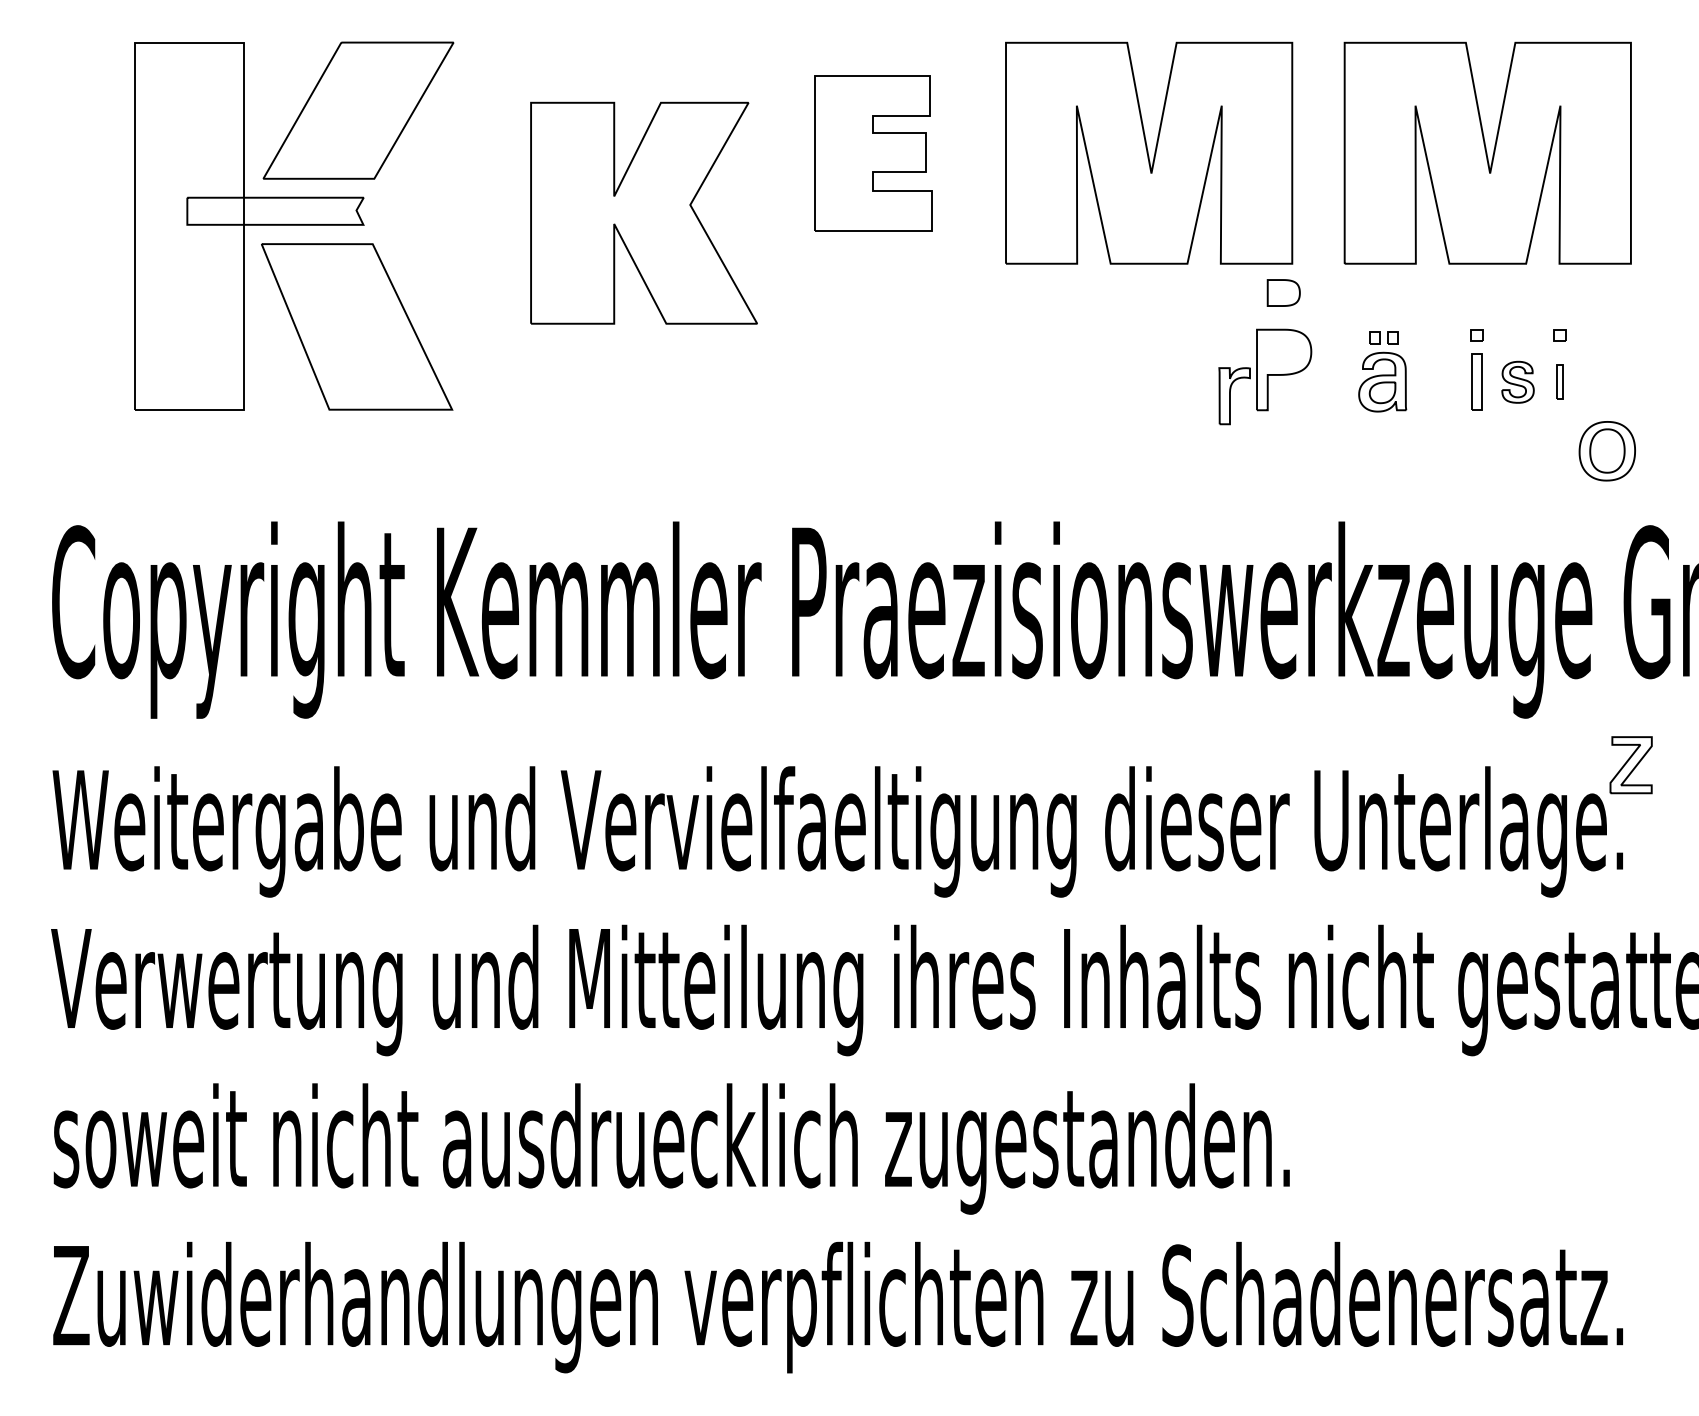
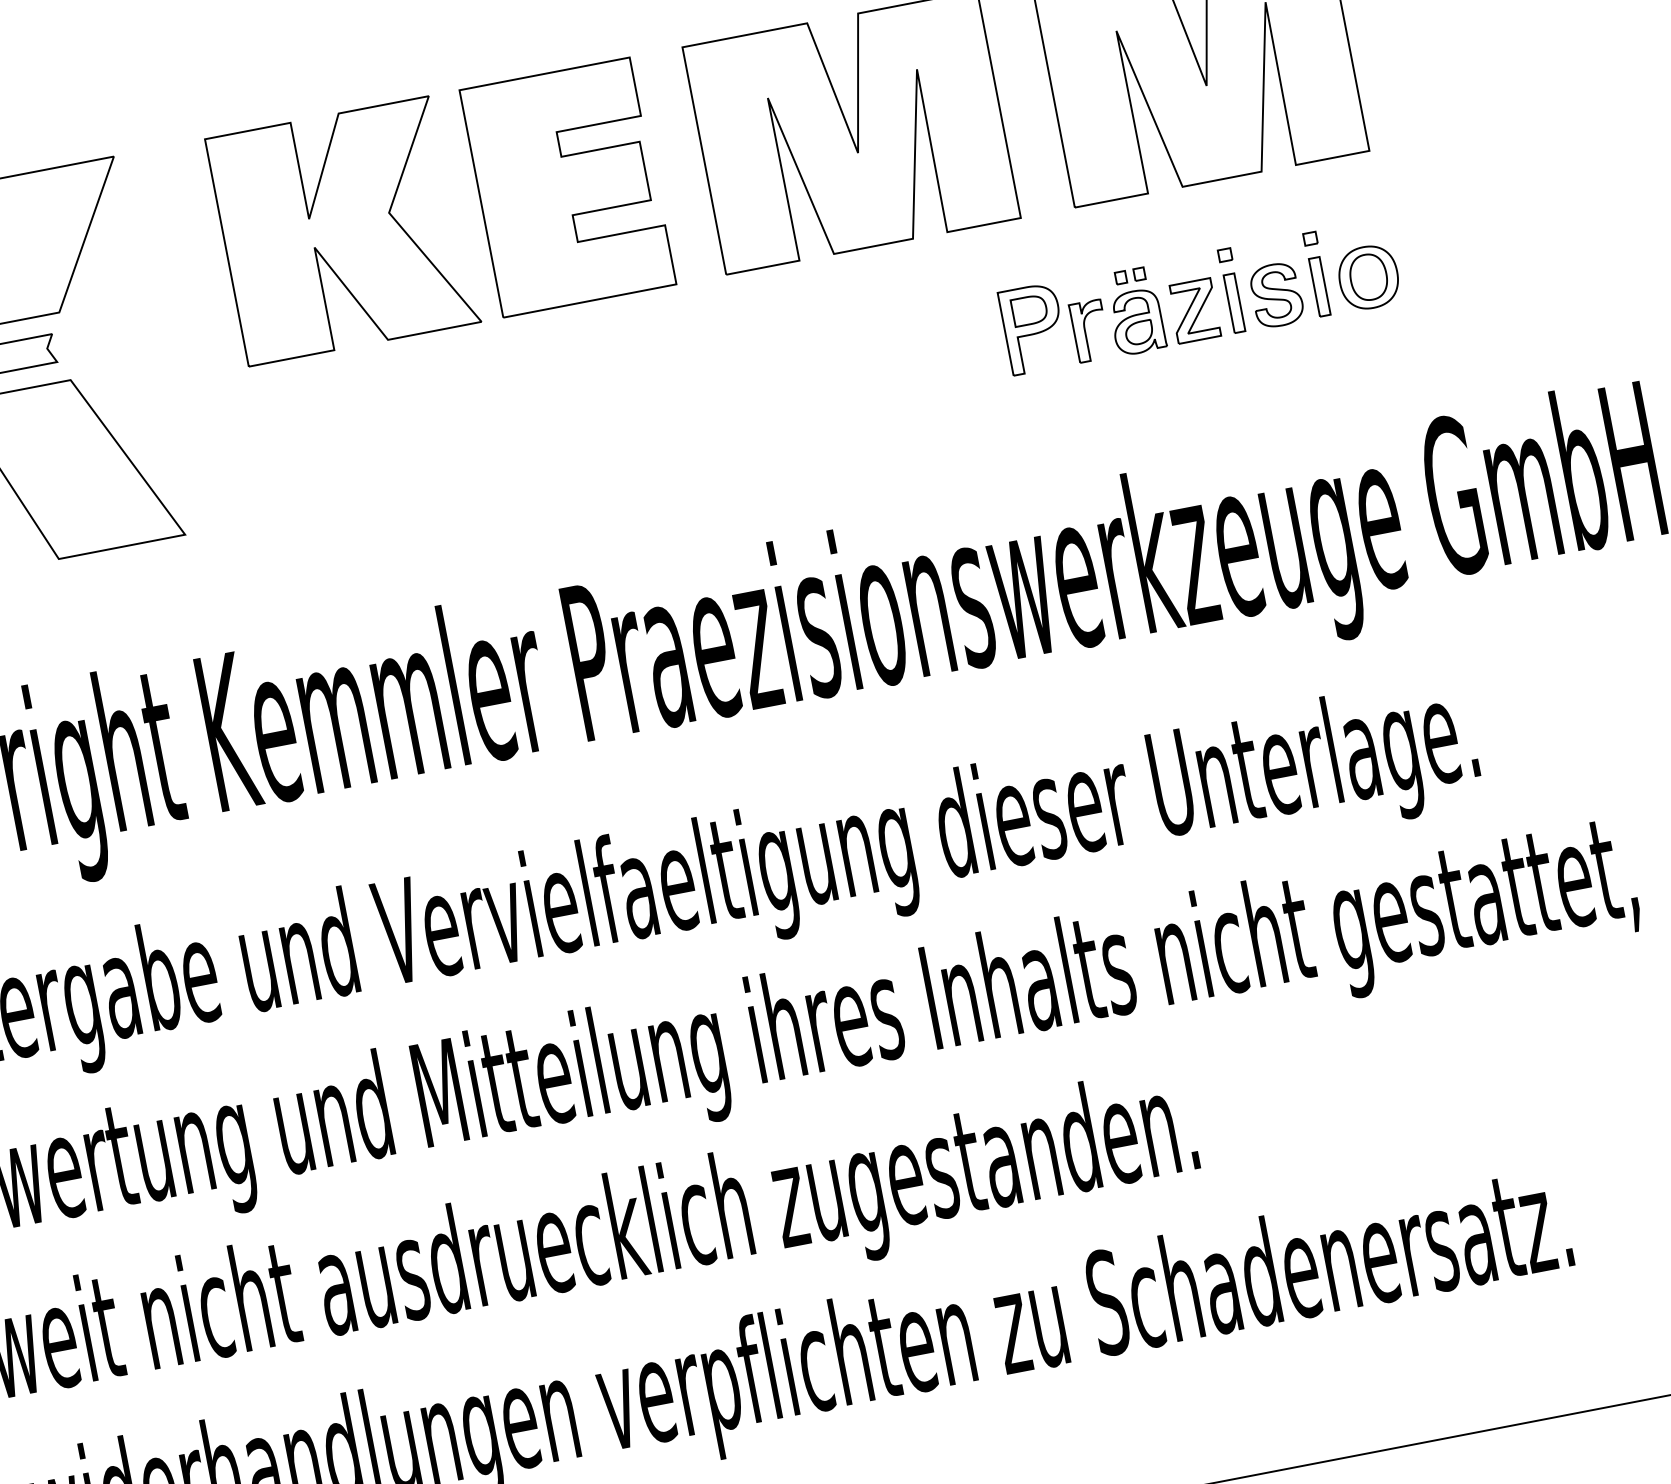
part: (873, 153) -> (568, 187), size x1.43
part: (643, 212) -> (342, 229), moved
part: (1283, 292) -> (1029, 310), moved
part: (1559, 381) -> (1319, 286), size x1.67
part: (1517, 382) -> (1276, 295), size x1.43
part: (1234, 396) -> (1089, 331), moved
part: (1606, 451) -> (1367, 277), moved
part: (1630, 765) -> (1193, 311), moved

